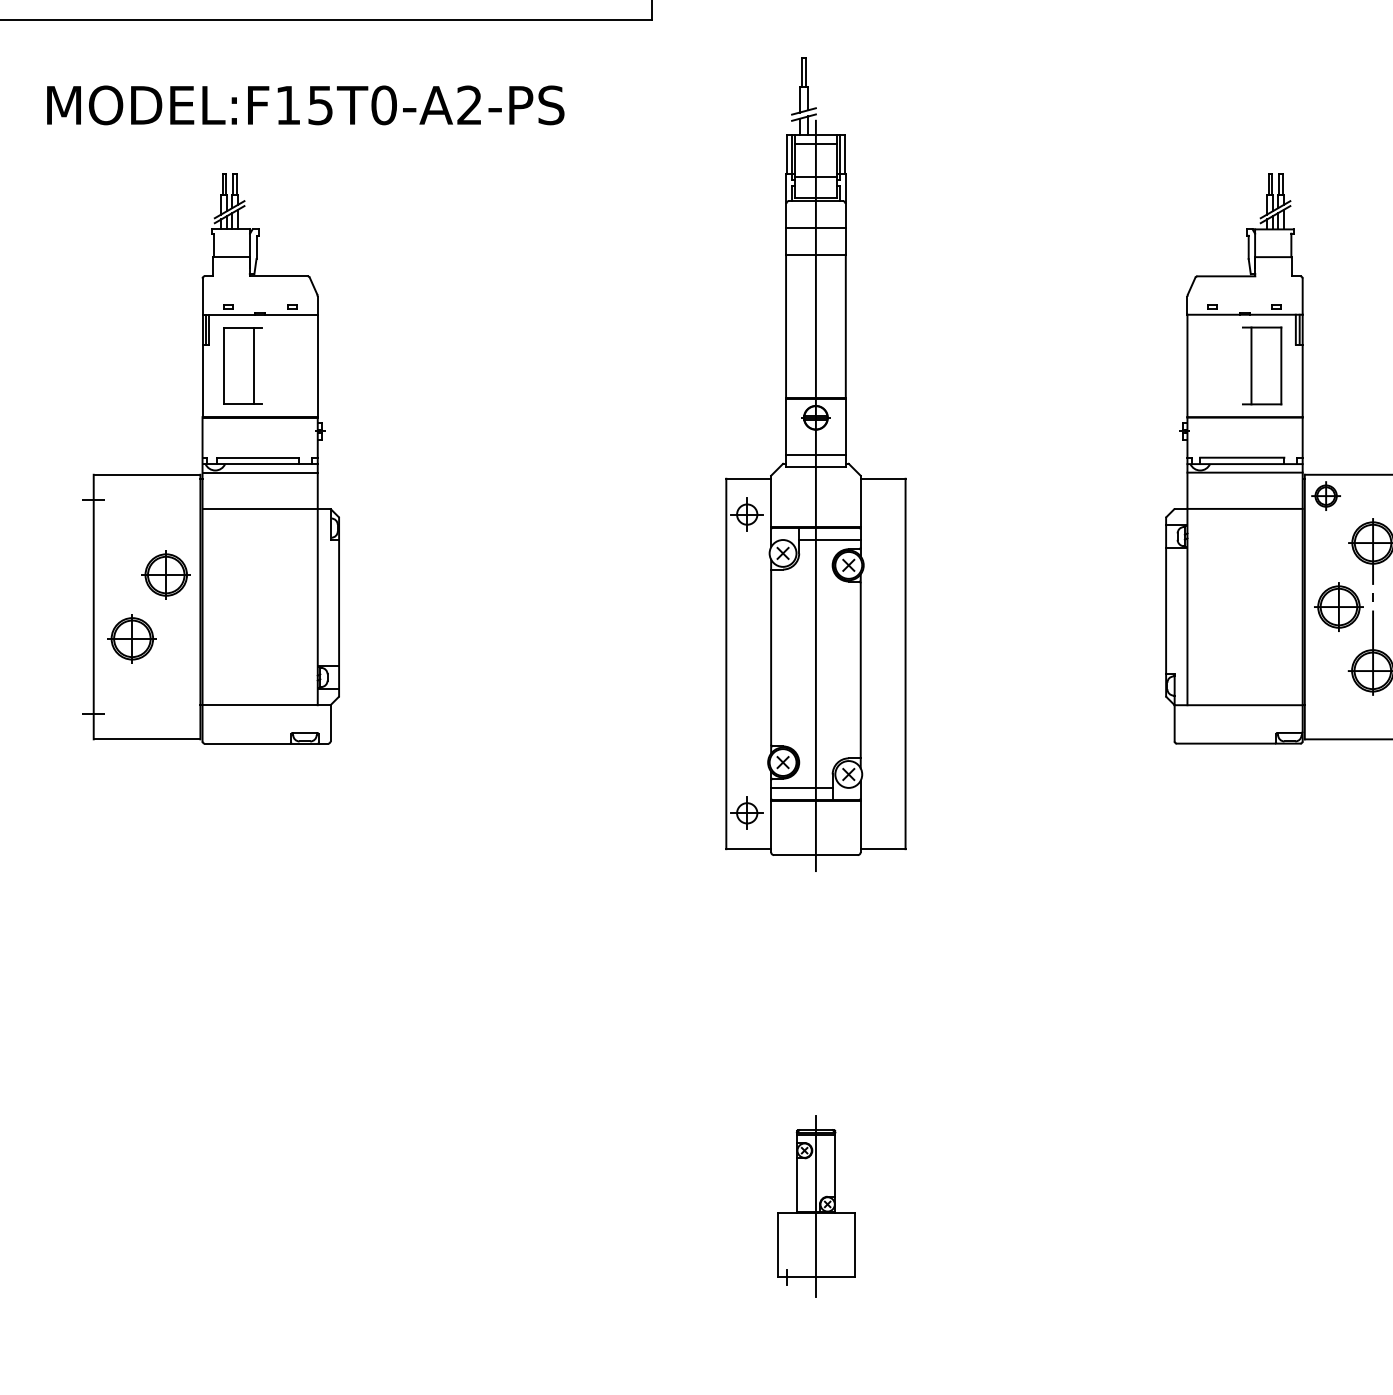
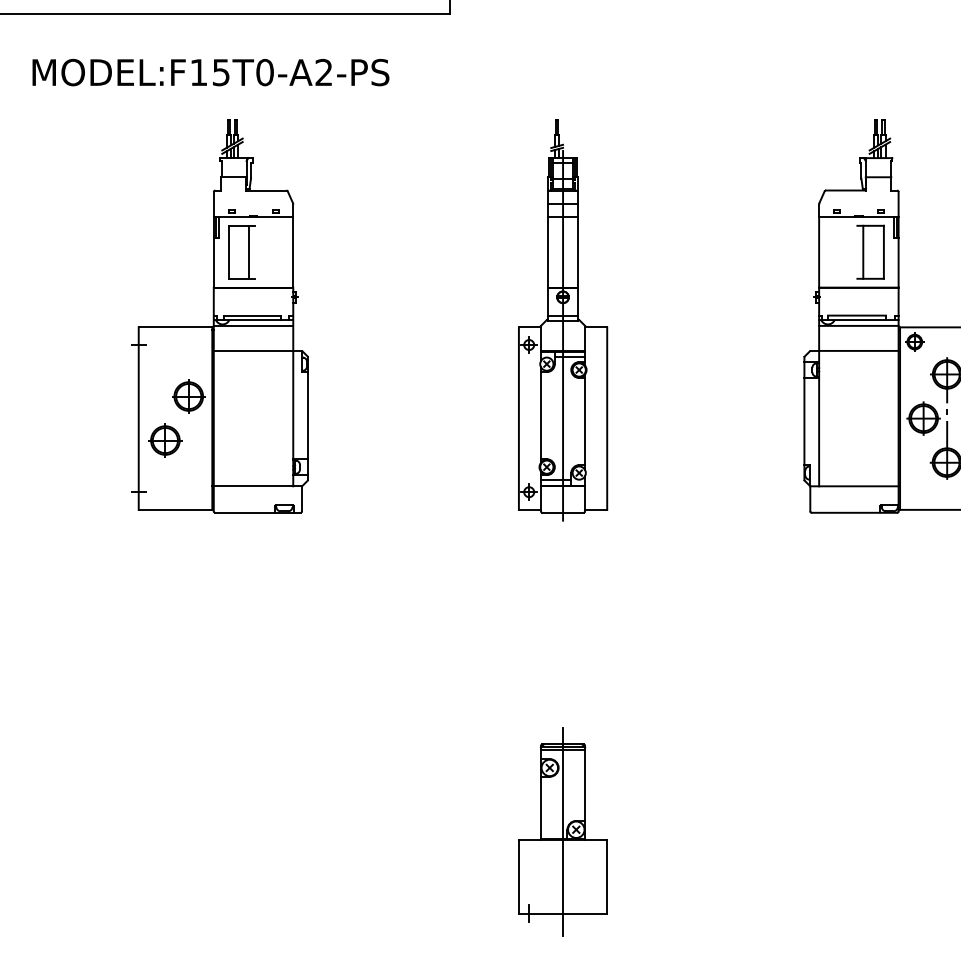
part: (210, 459) -> (219, 316), moved
part: (816, 464) -> (563, 320), size x0.71
part: (815, 1205) -> (562, 831), size x1.67

